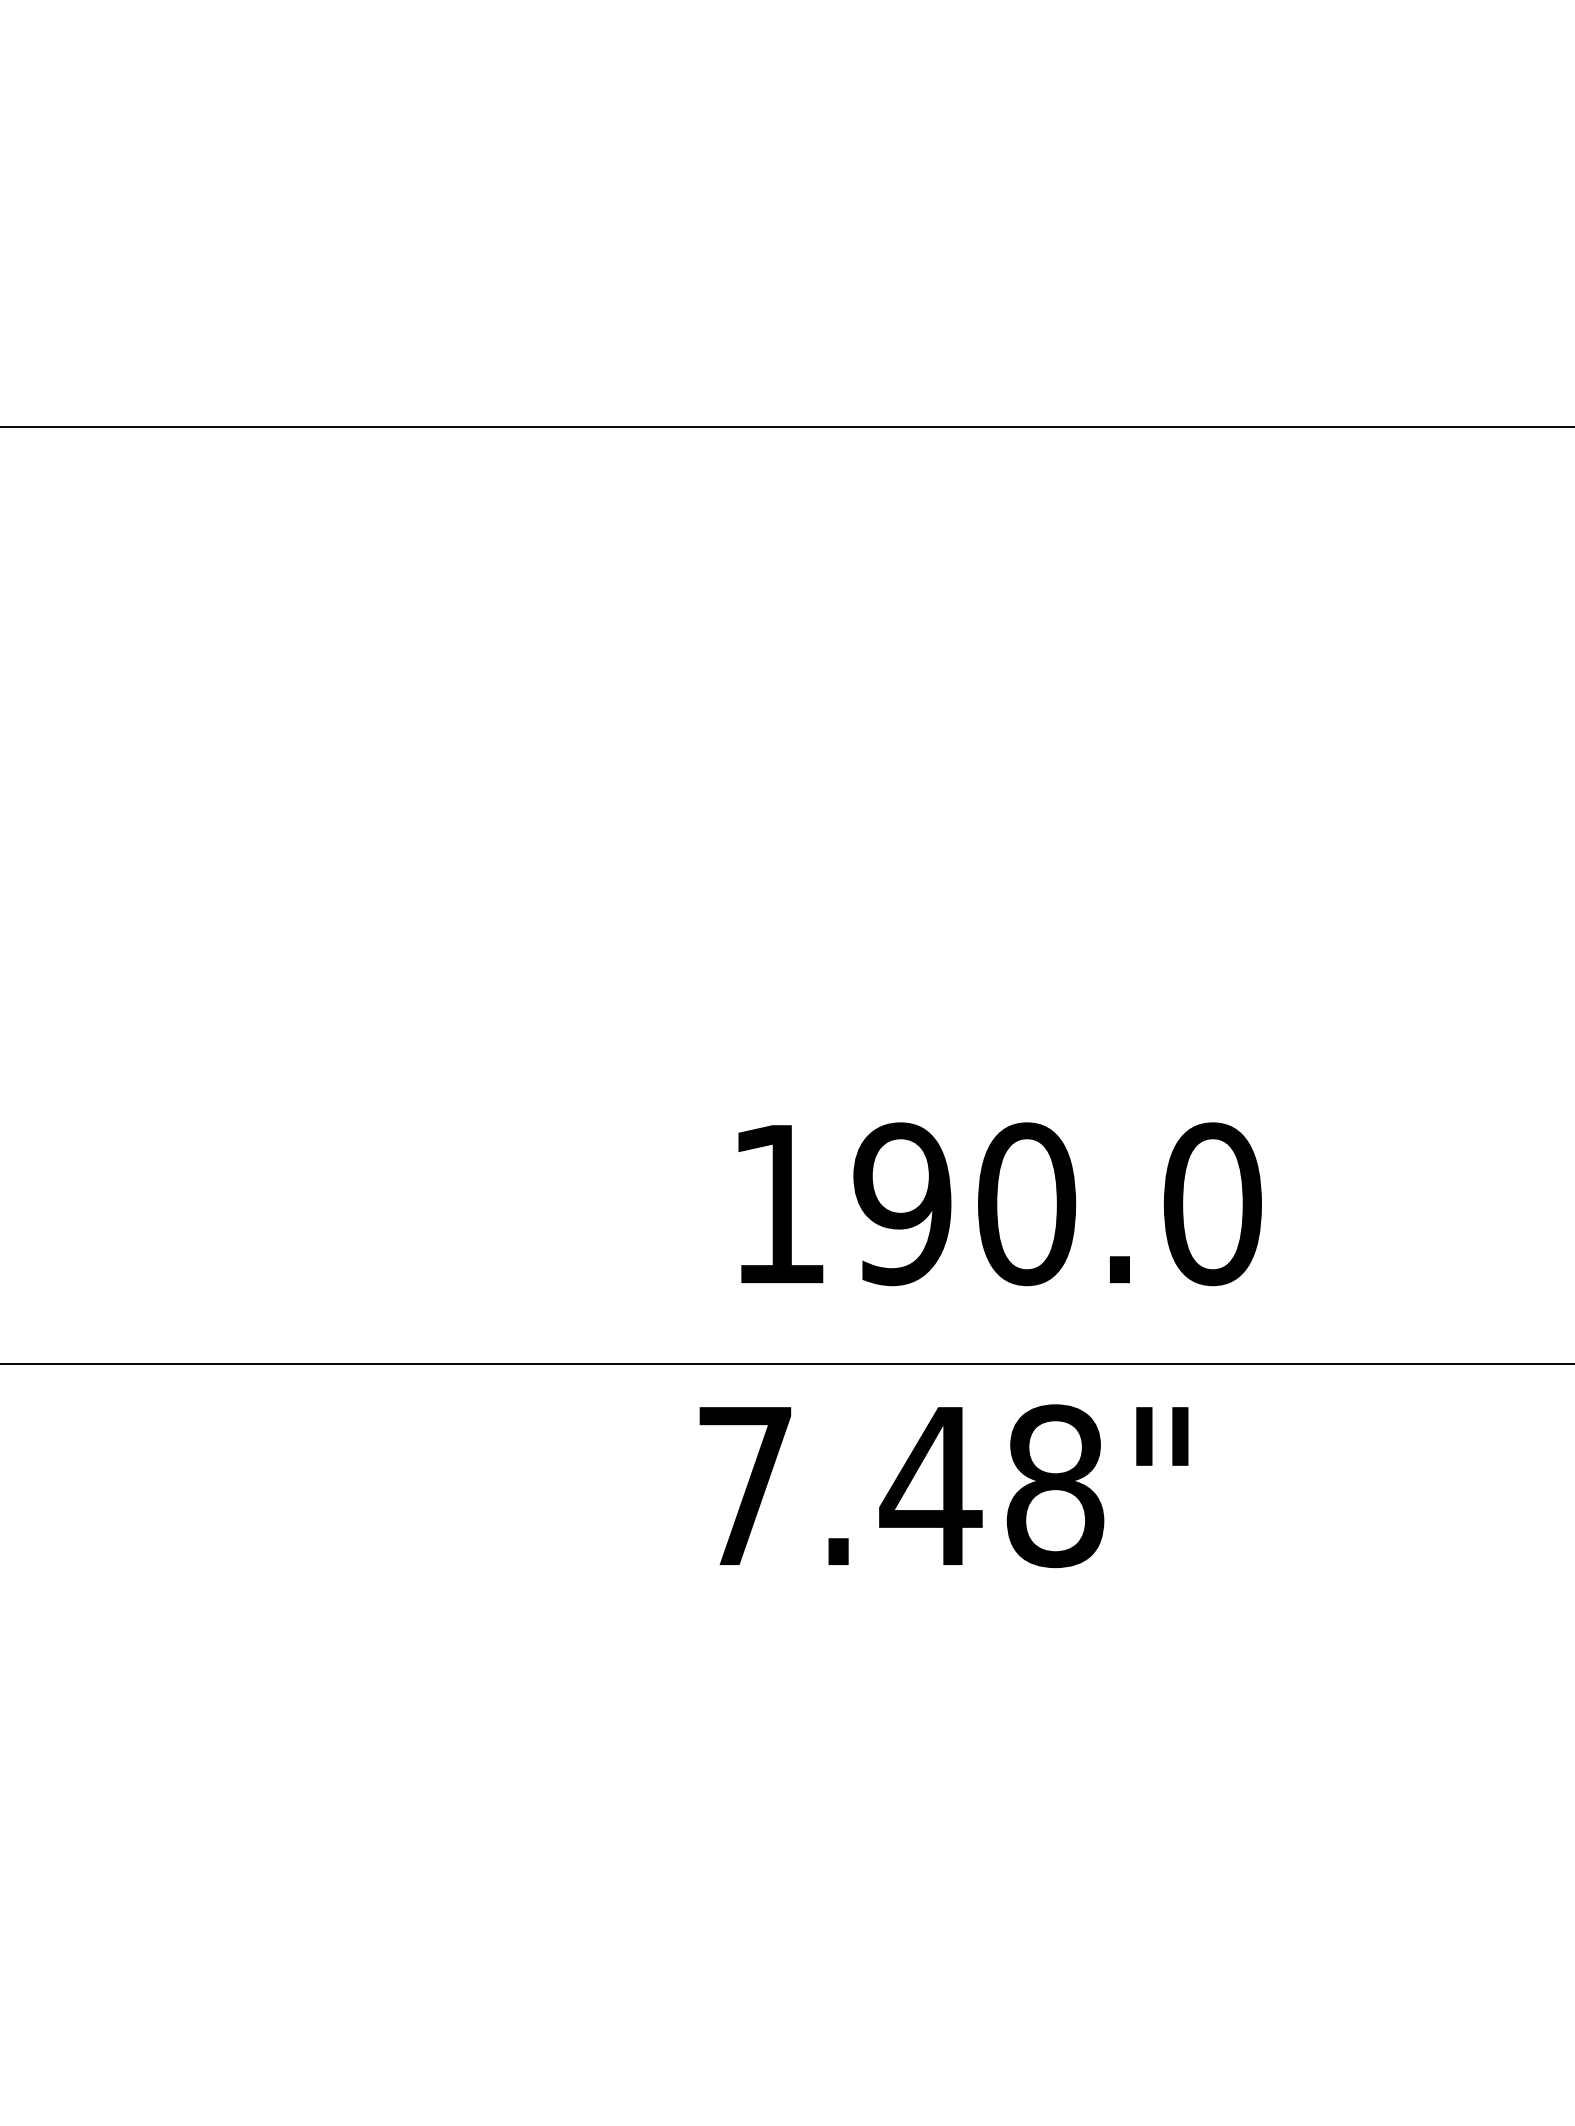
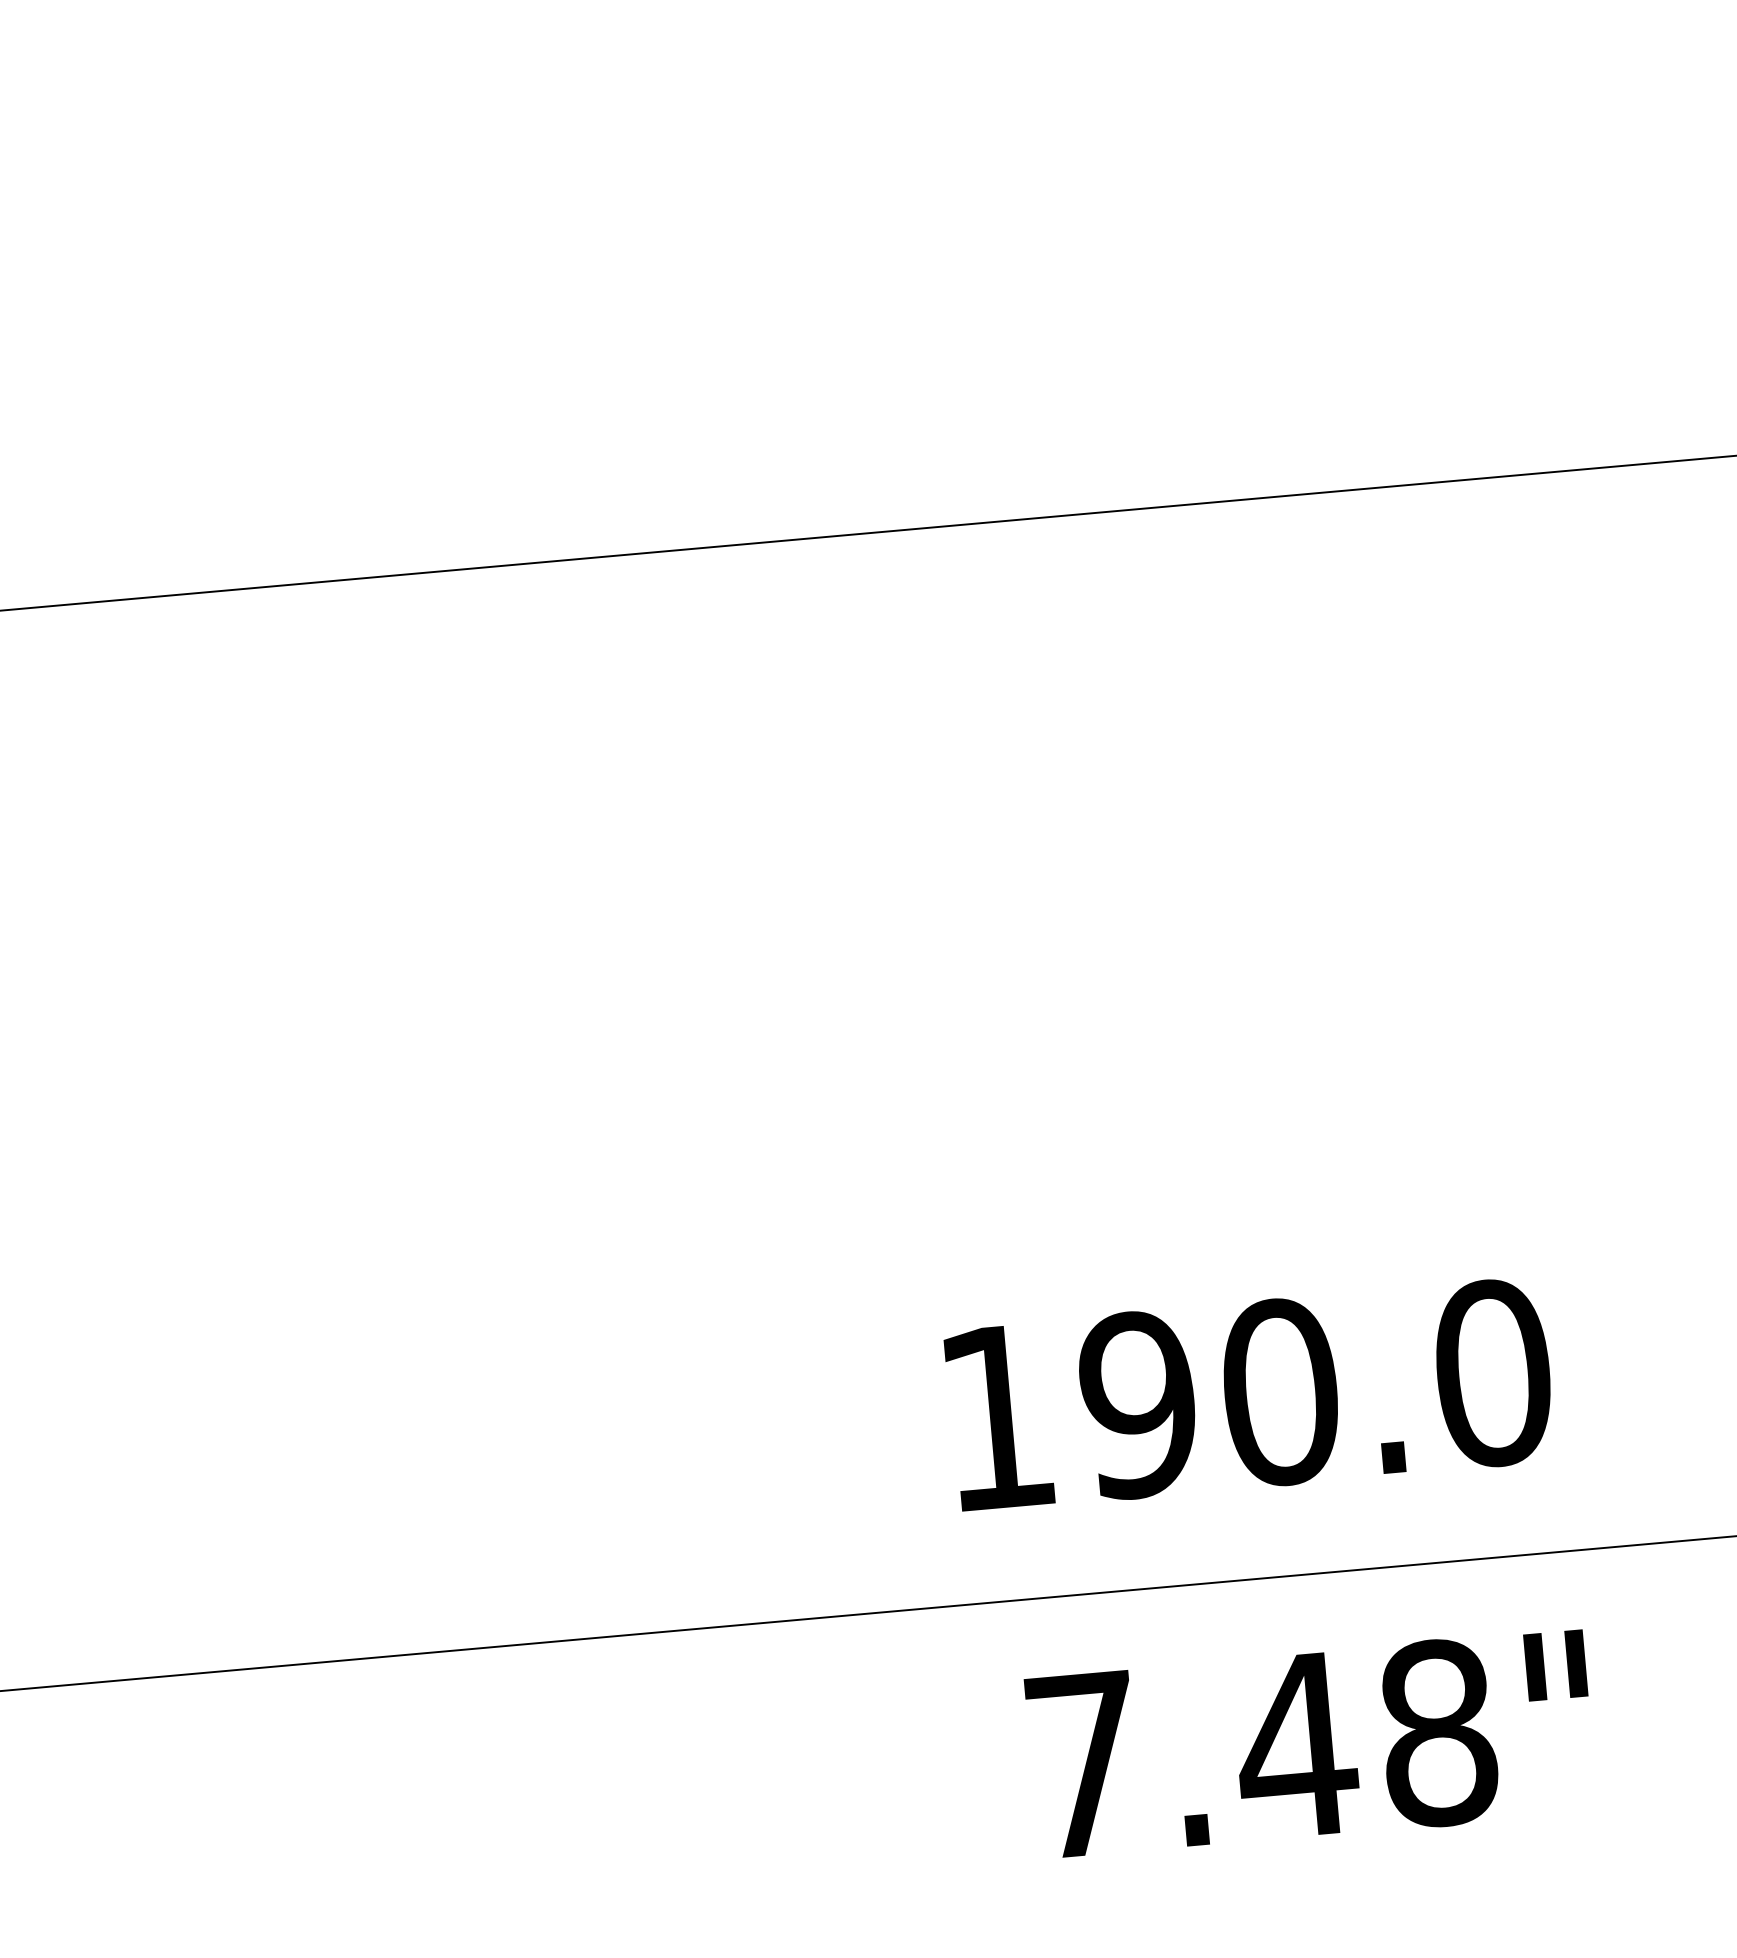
text: (943, 1486) -> (1310, 1745), moved

